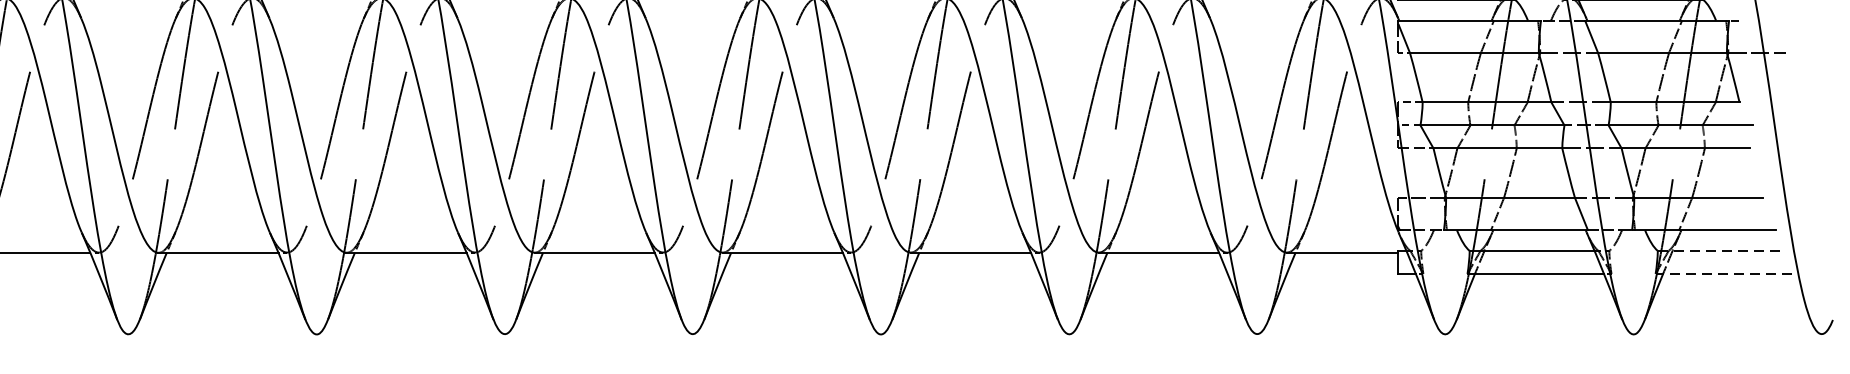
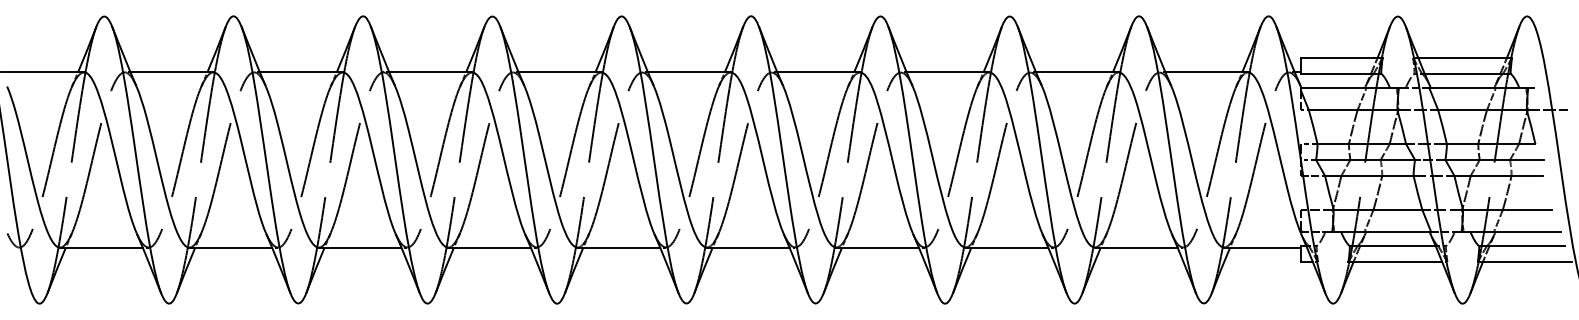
line: (1720, 251) -> (1522, 246), dashed -> solid
line: (1723, 274) -> (1524, 262), dashed -> solid

